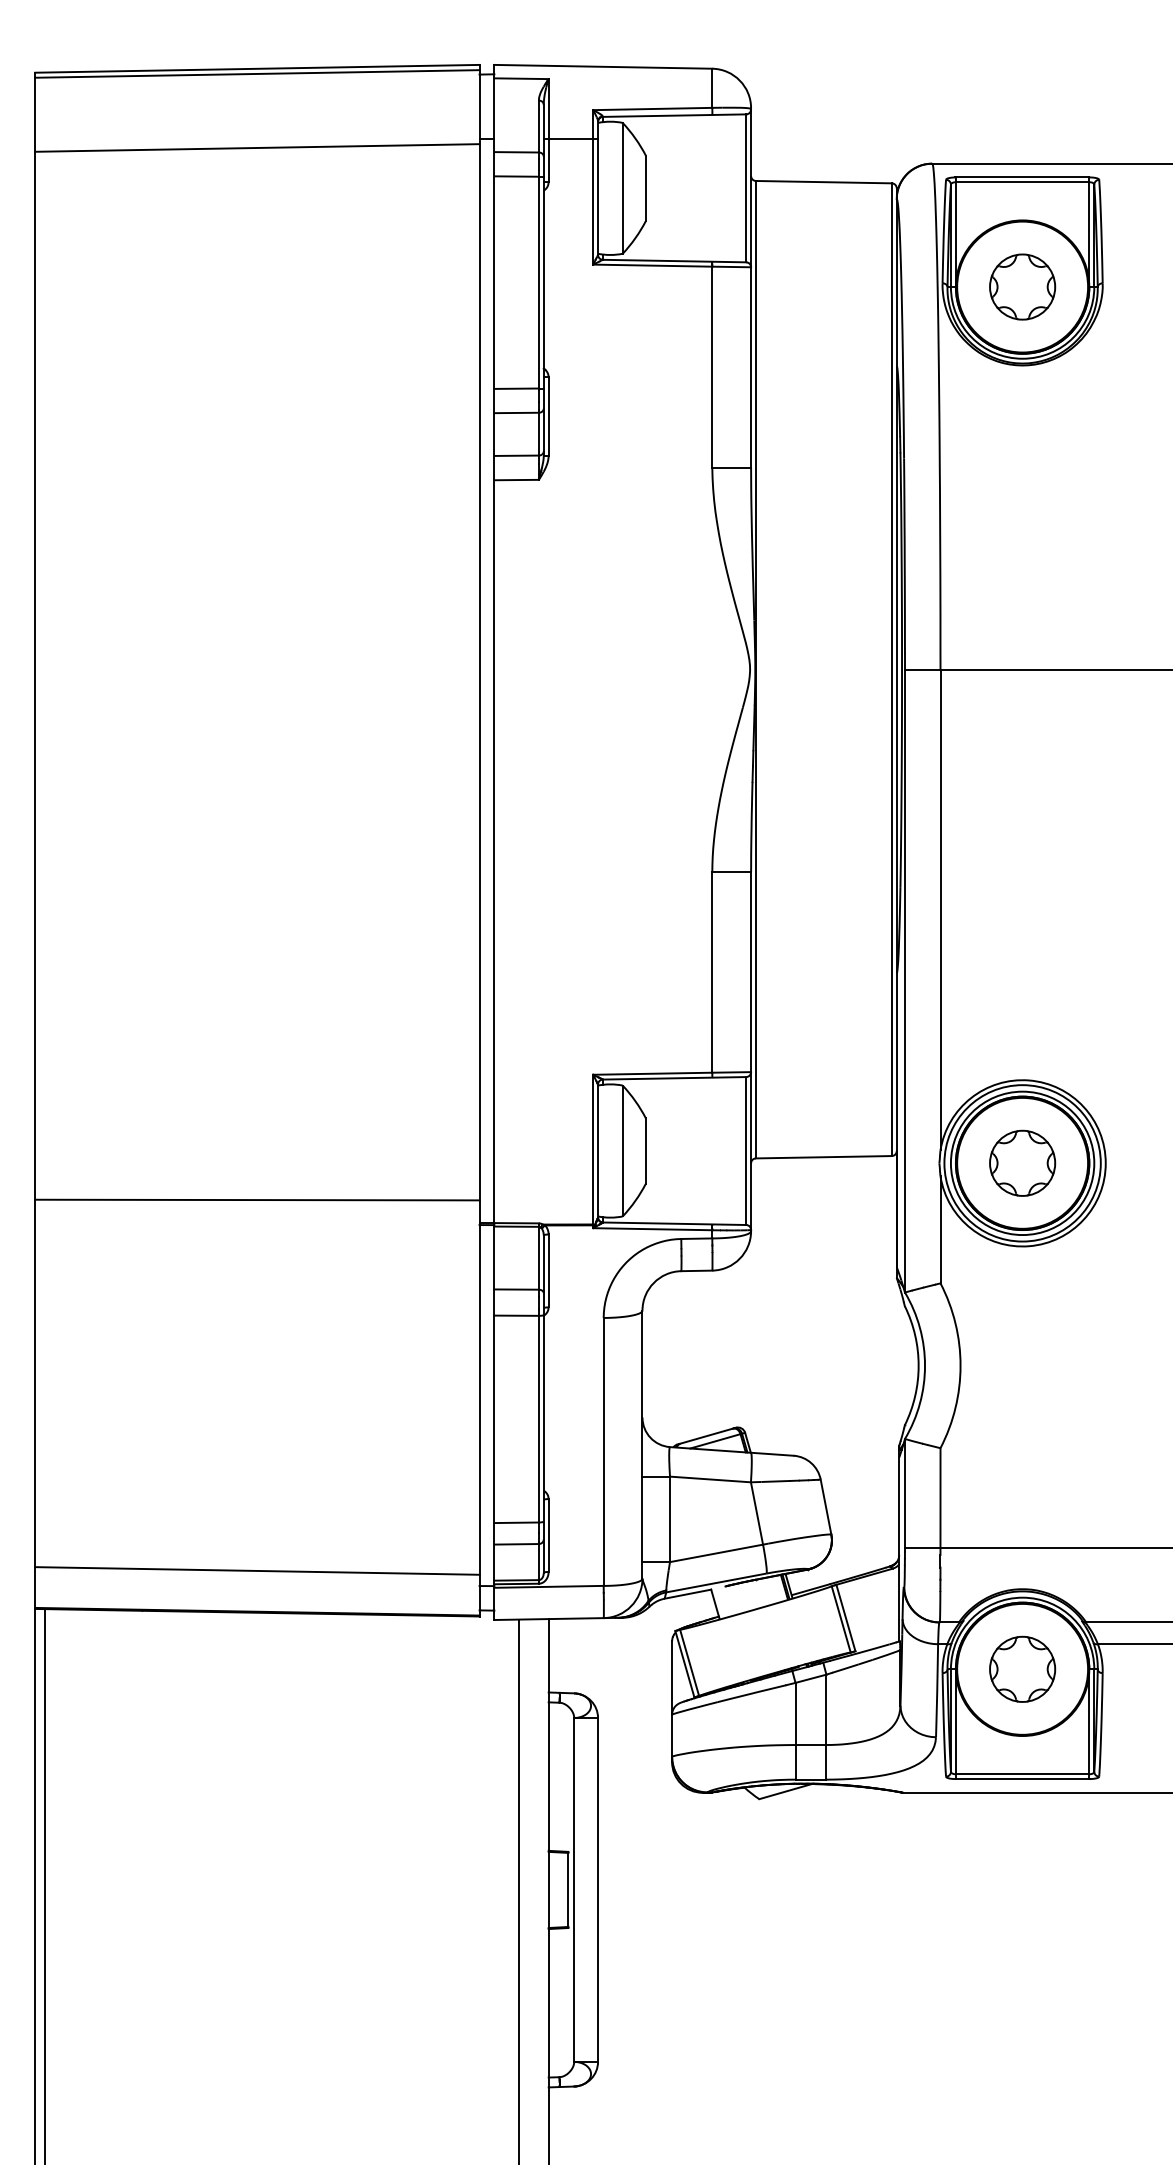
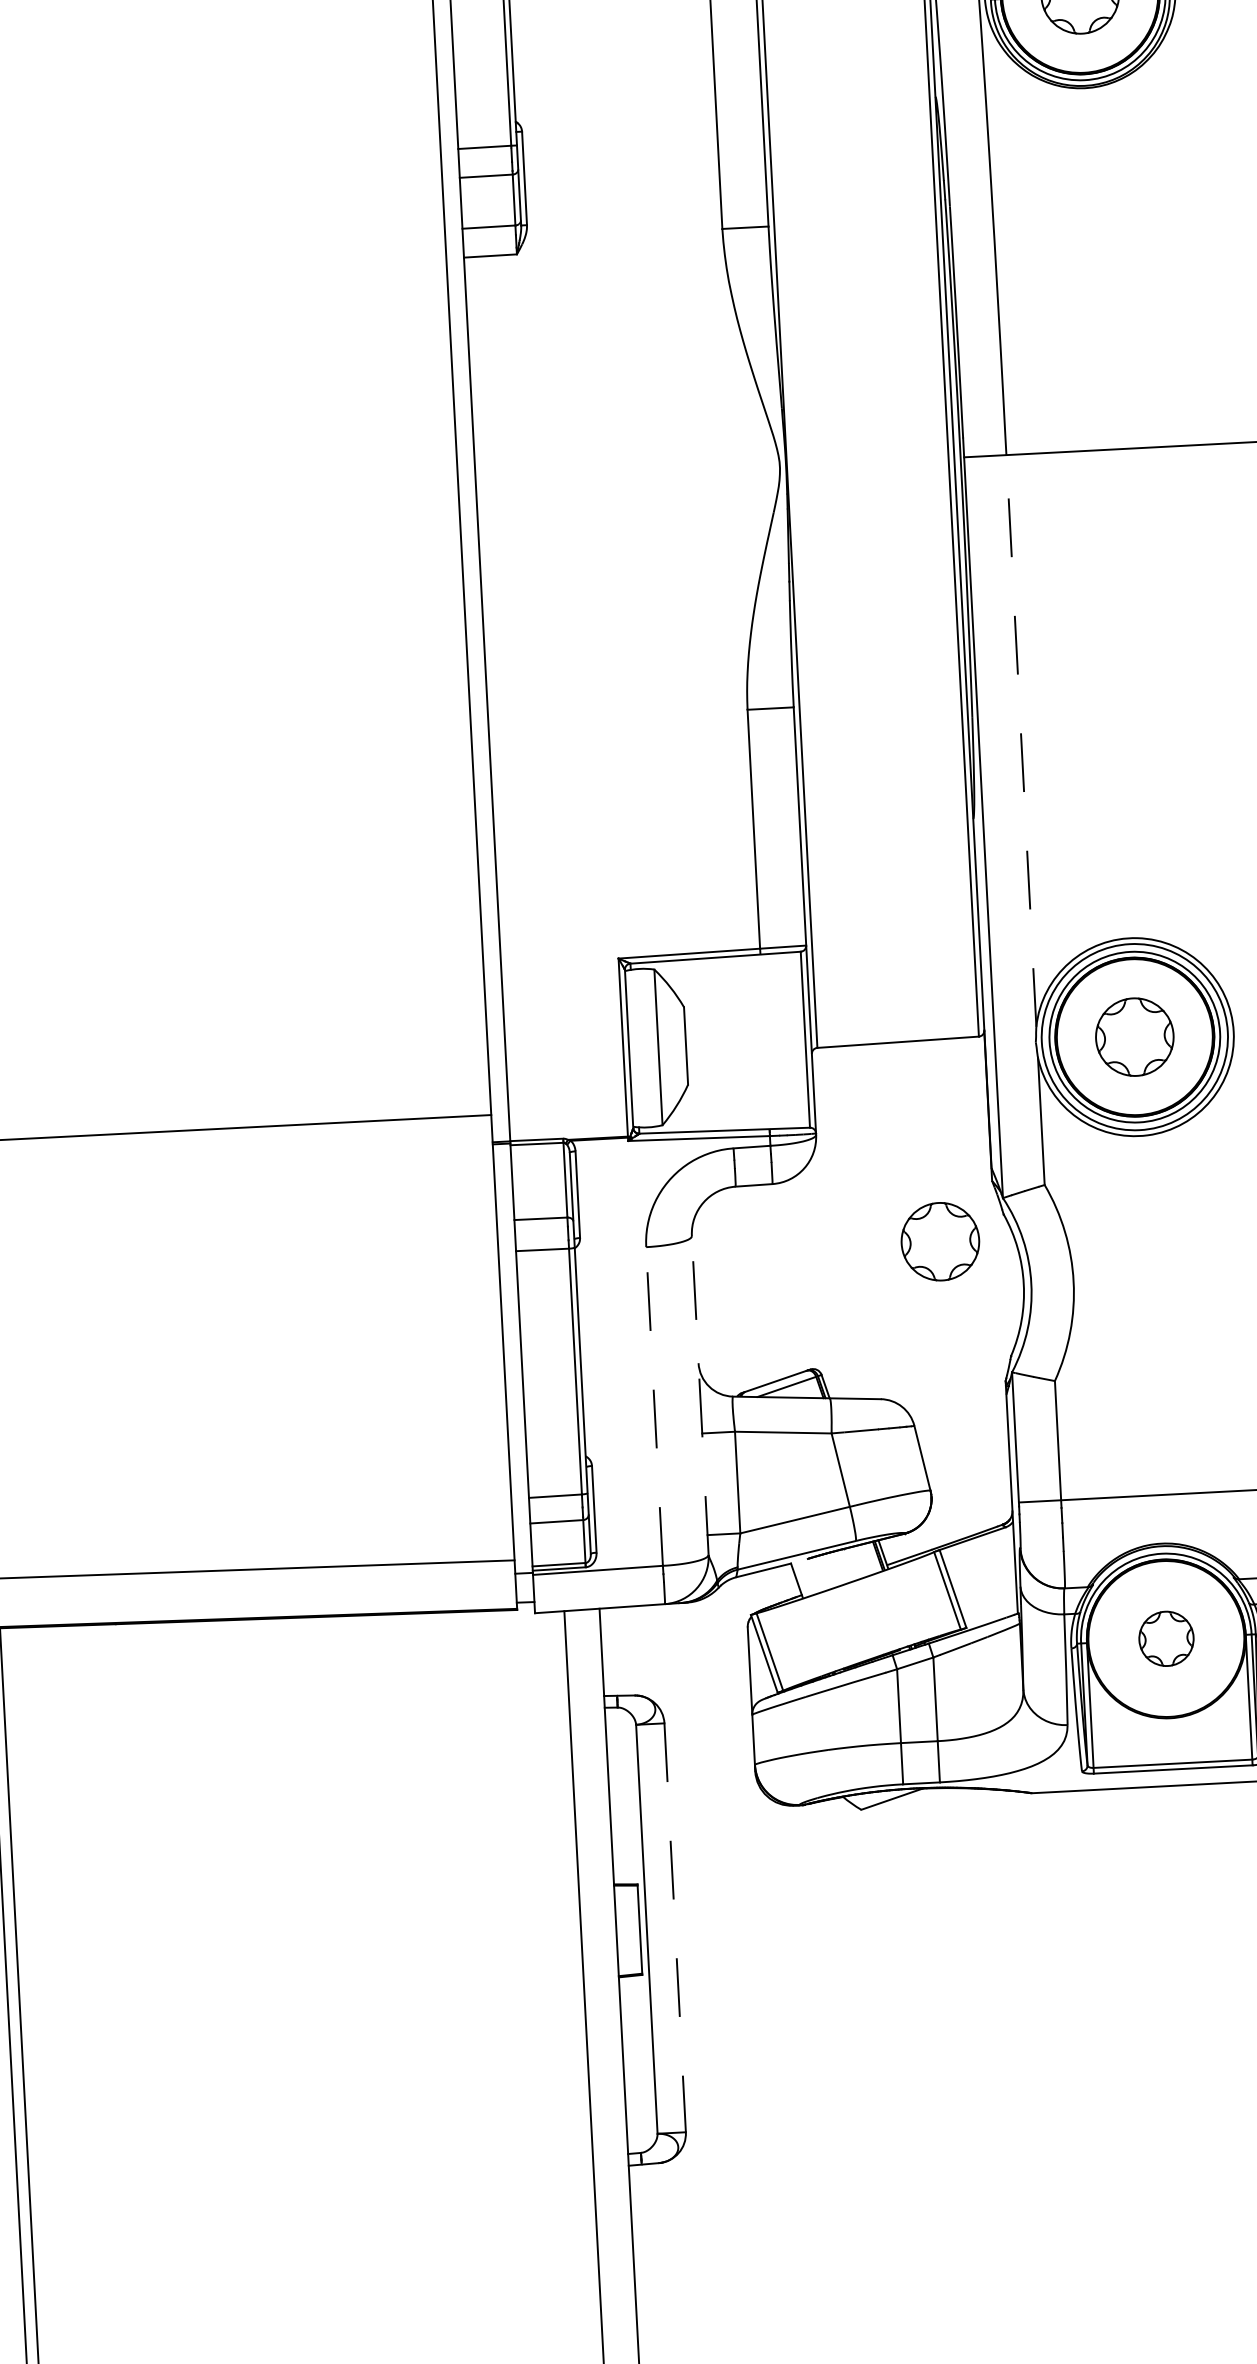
line: (940, 909) -> (1021, 740), solid -> dashed
part: (850, 1325) -> (940, 1240), added
line: (642, 1444) -> (700, 1395), solid -> dashed
line: (603, 1451) -> (654, 1405), solid -> dashed
part: (1022, 1668) -> (1166, 1637), size x0.7
line: (598, 1889) -> (675, 1927), solid -> dashed

